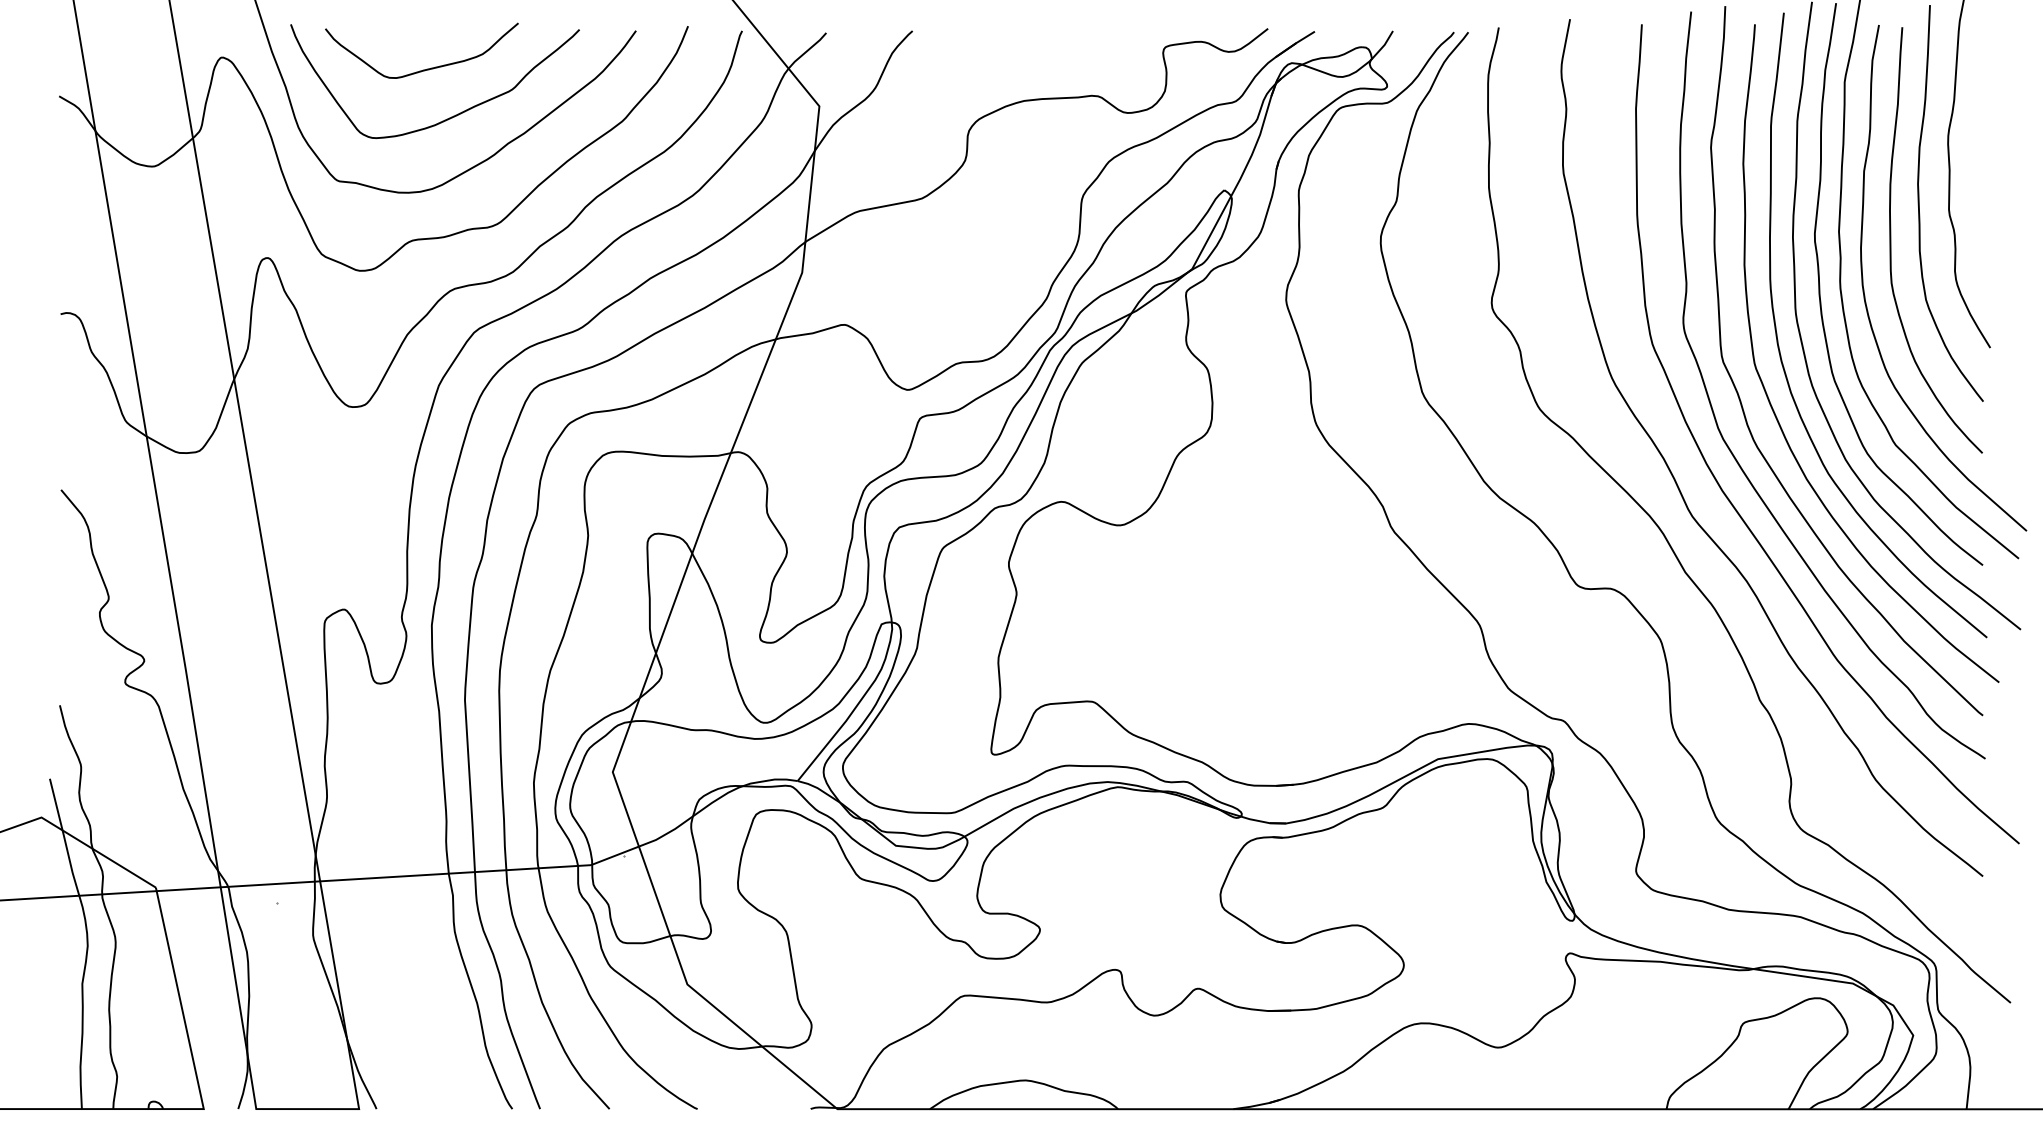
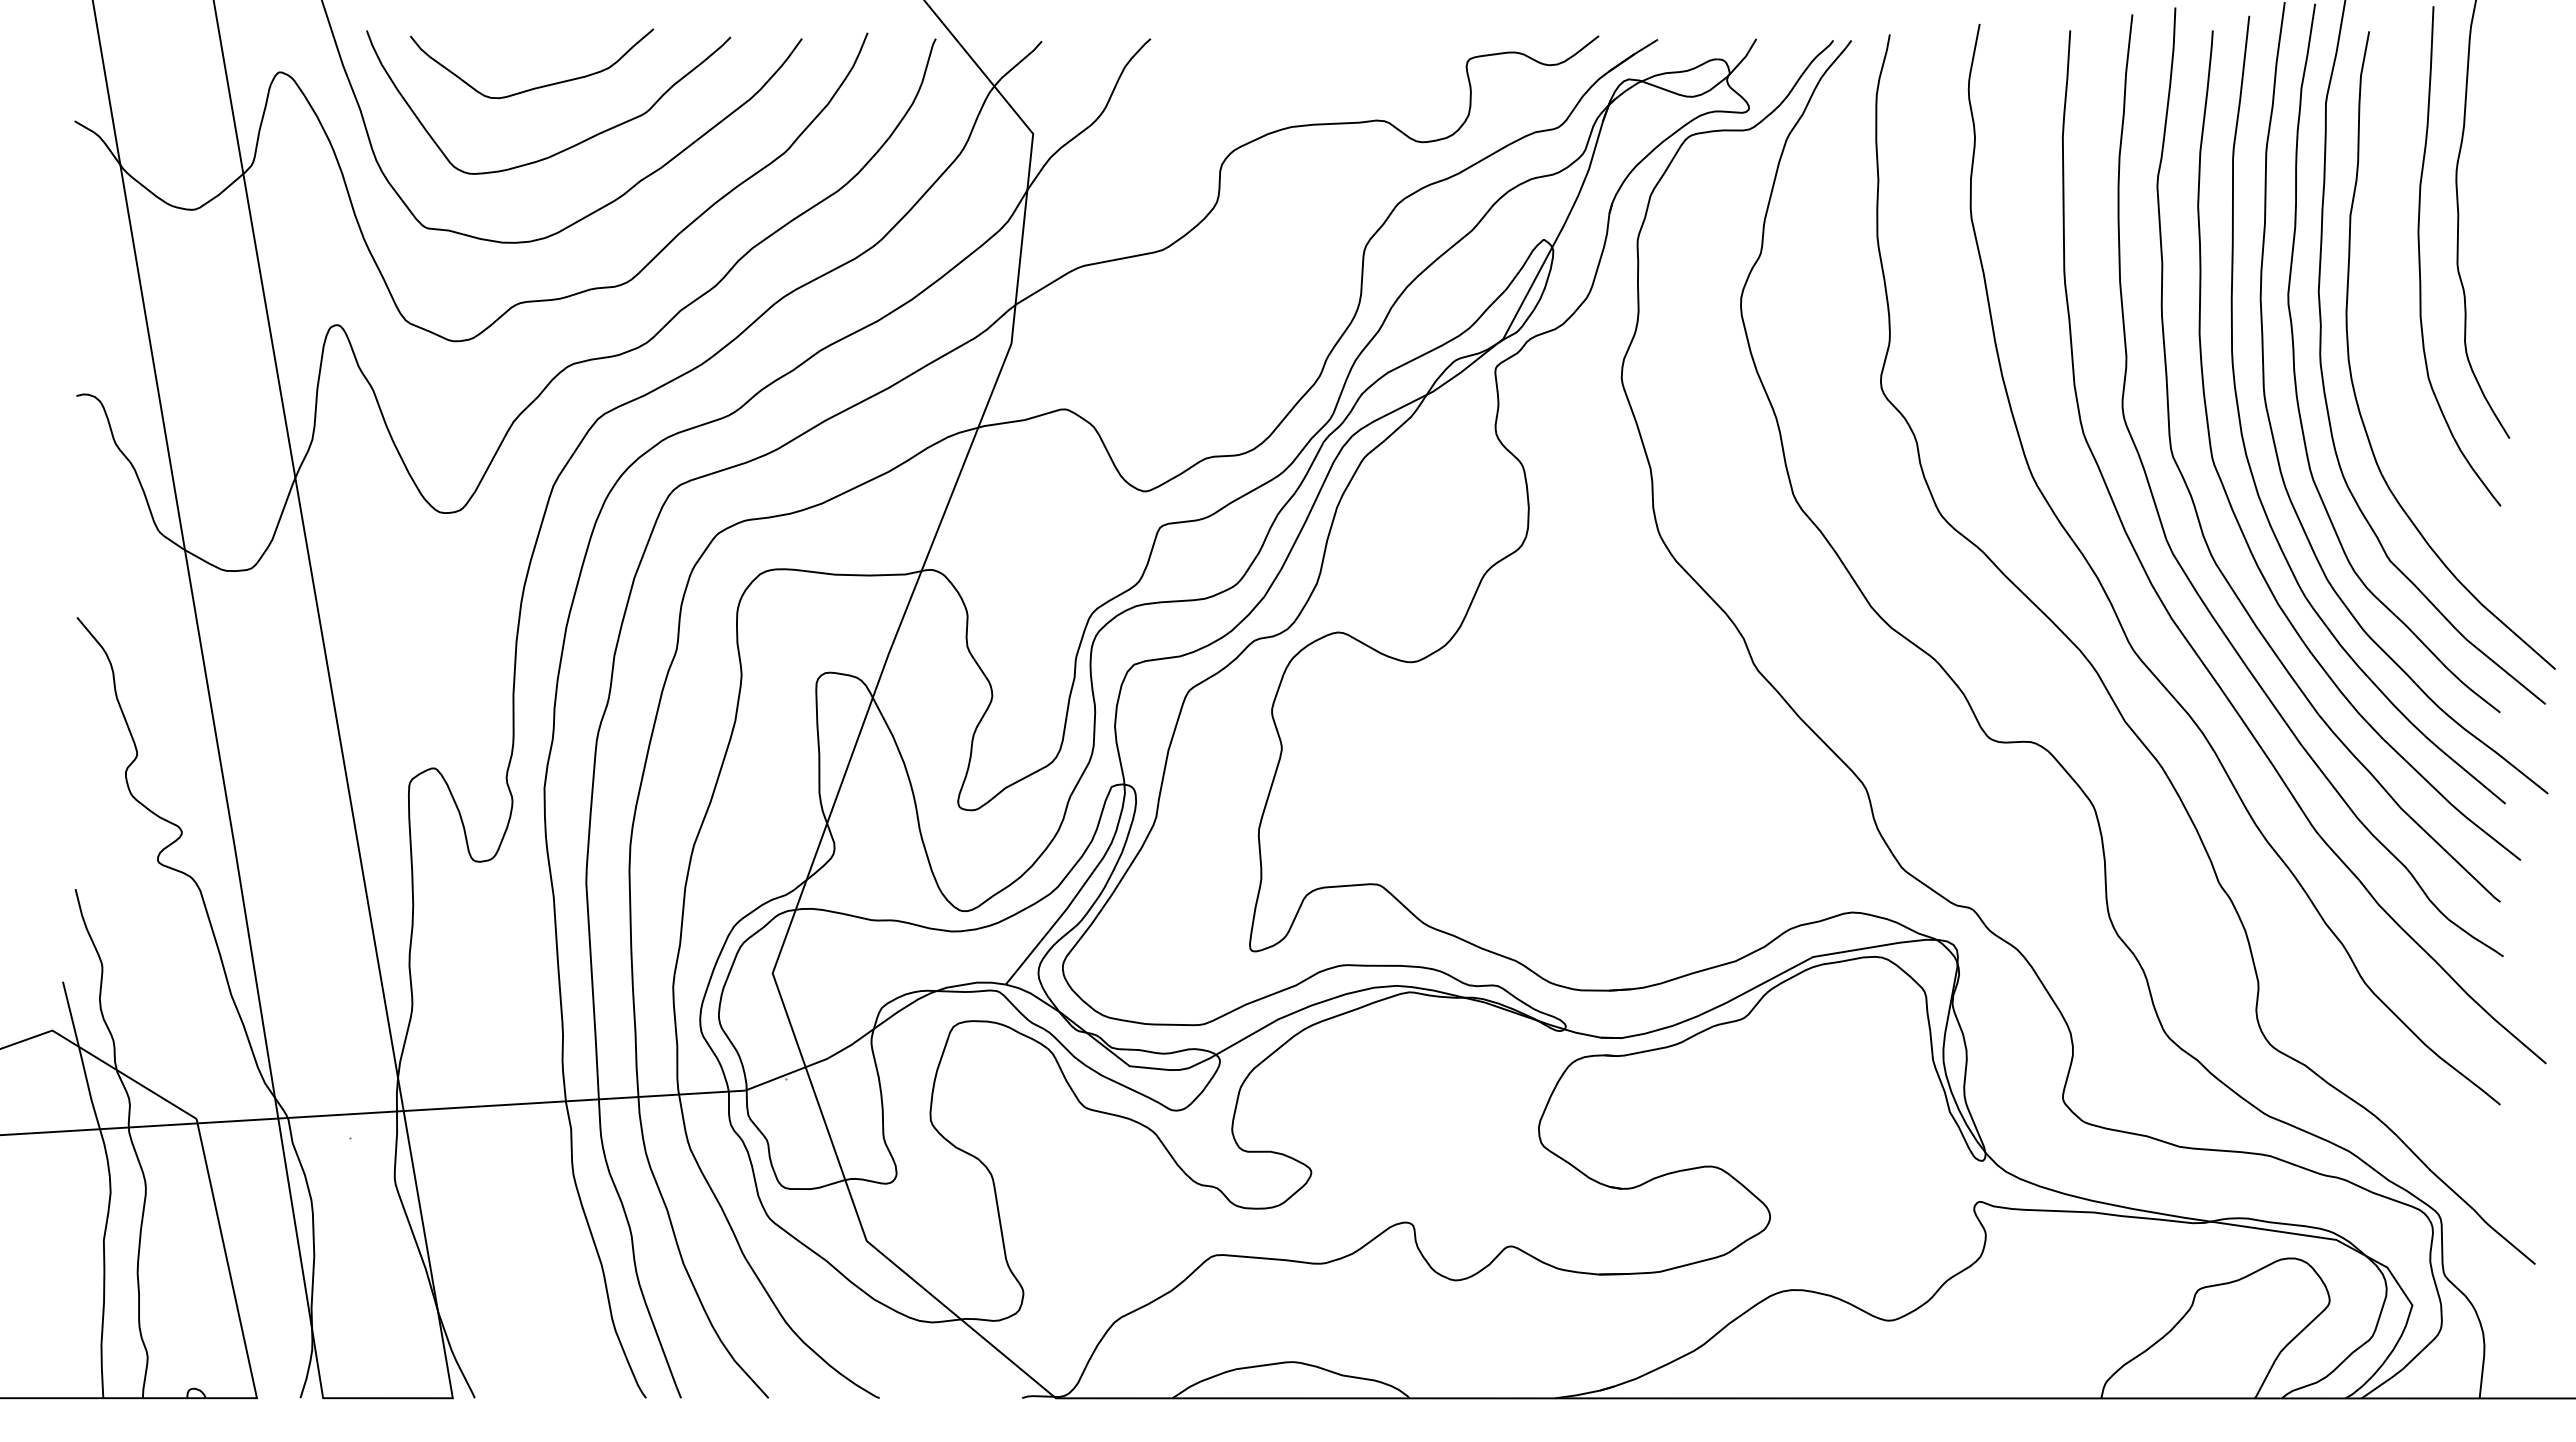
curve: (1891, 240) -> (2384, 302), removed

